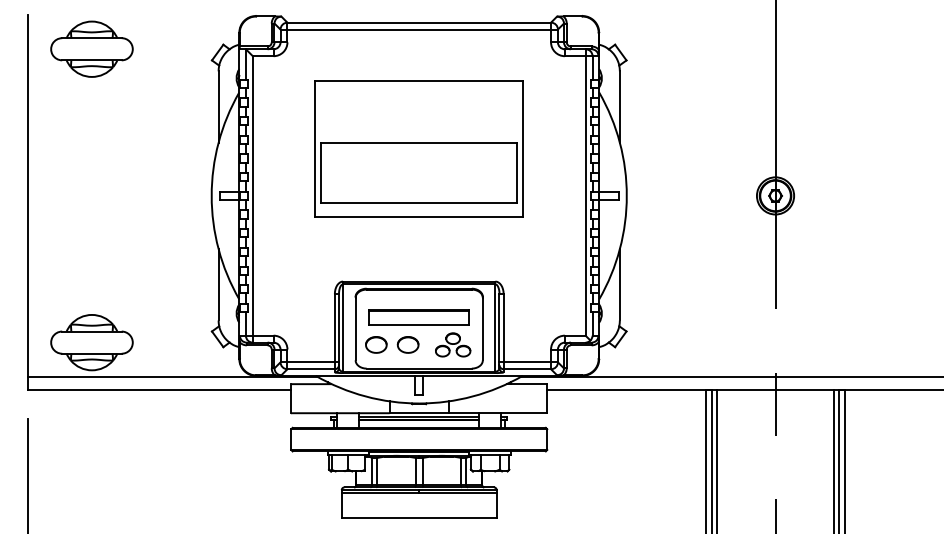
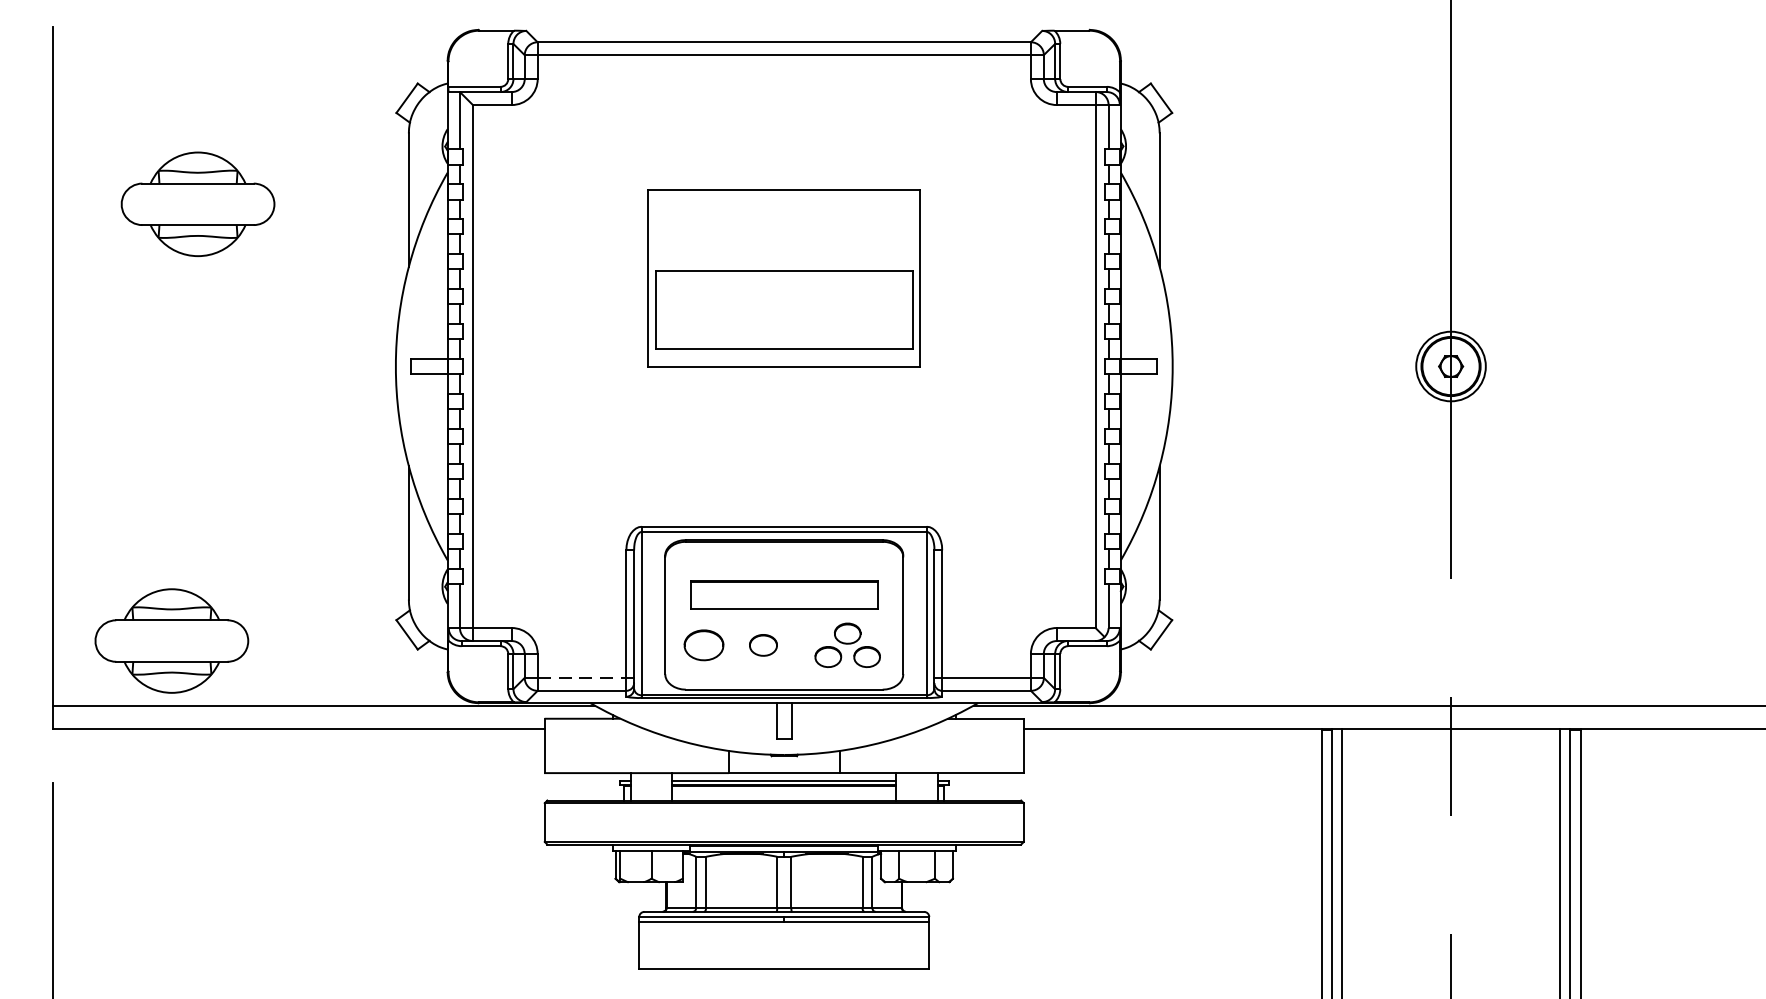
part: (91, 48) -> (197, 202), moved
part: (418, 148) -> (782, 277), size x0.7
part: (407, 344) -> (762, 644), size x0.7
line: (311, 362) -> (582, 678), solid -> dashed

